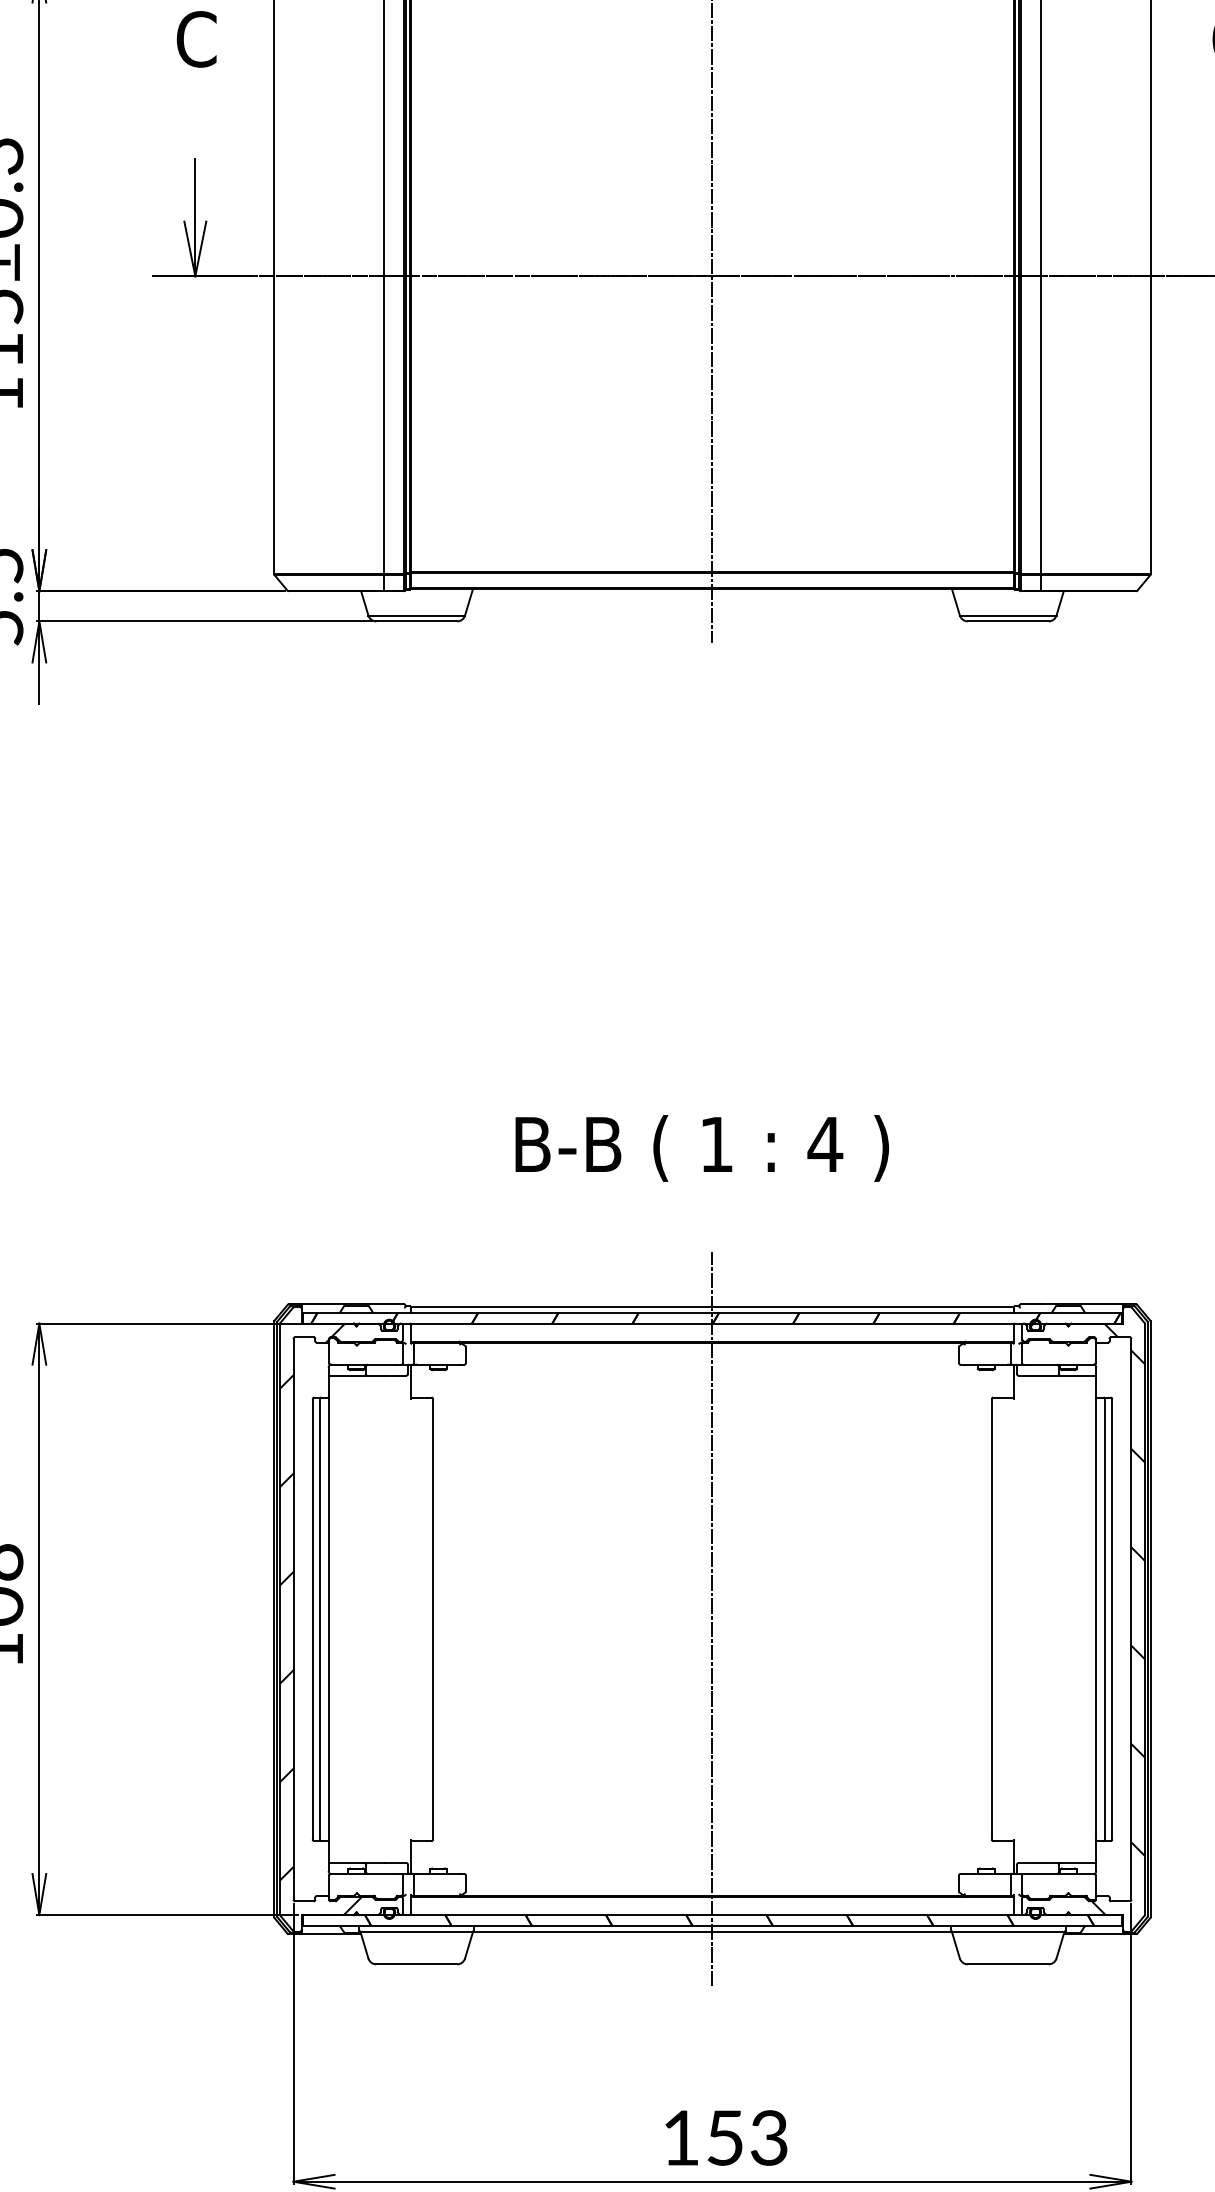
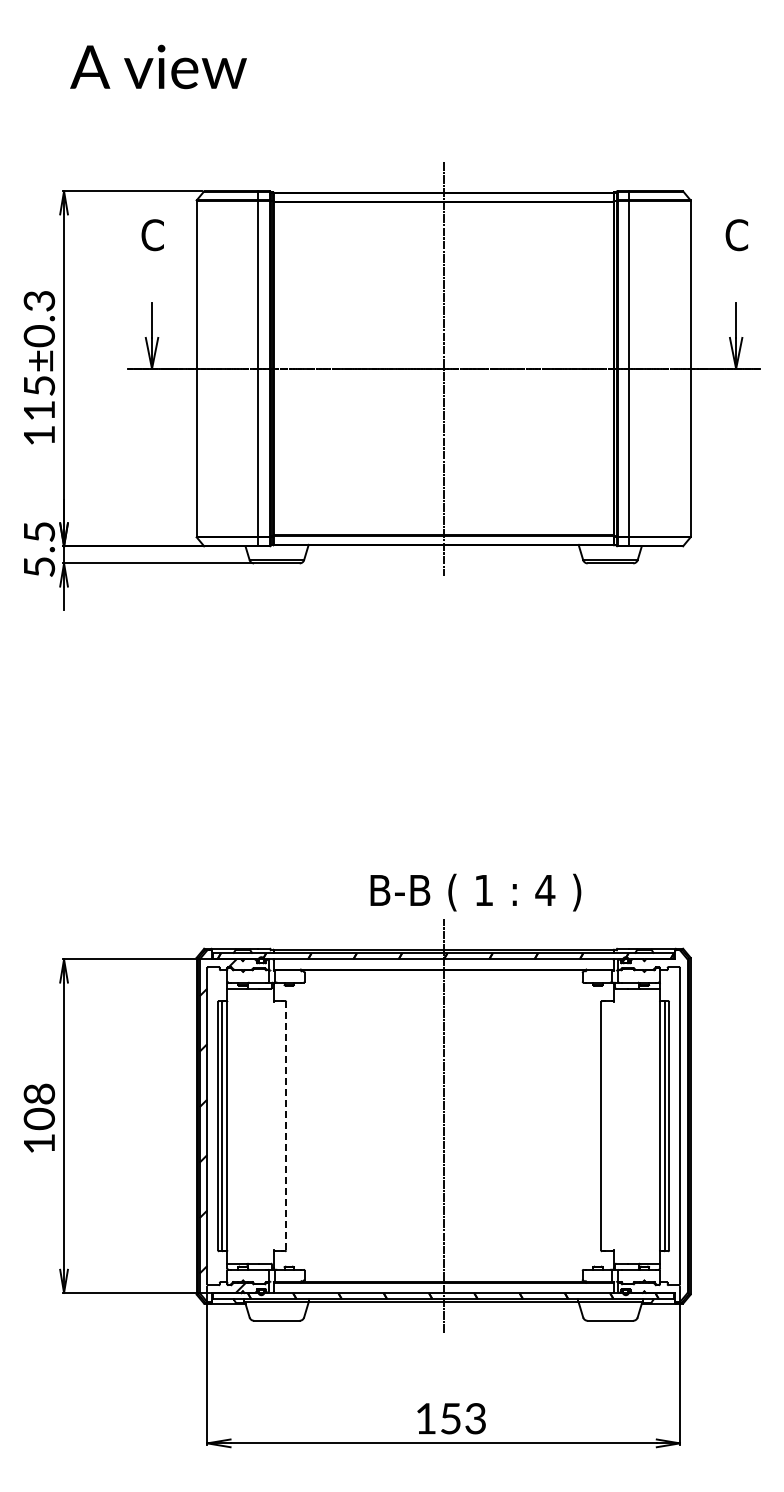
text: (701, 1148) -> (475, 892), moved
line: (433, 1618) -> (286, 1125), solid -> dashed
hatch: (1082, 1618) -> (652, 1125), removed

